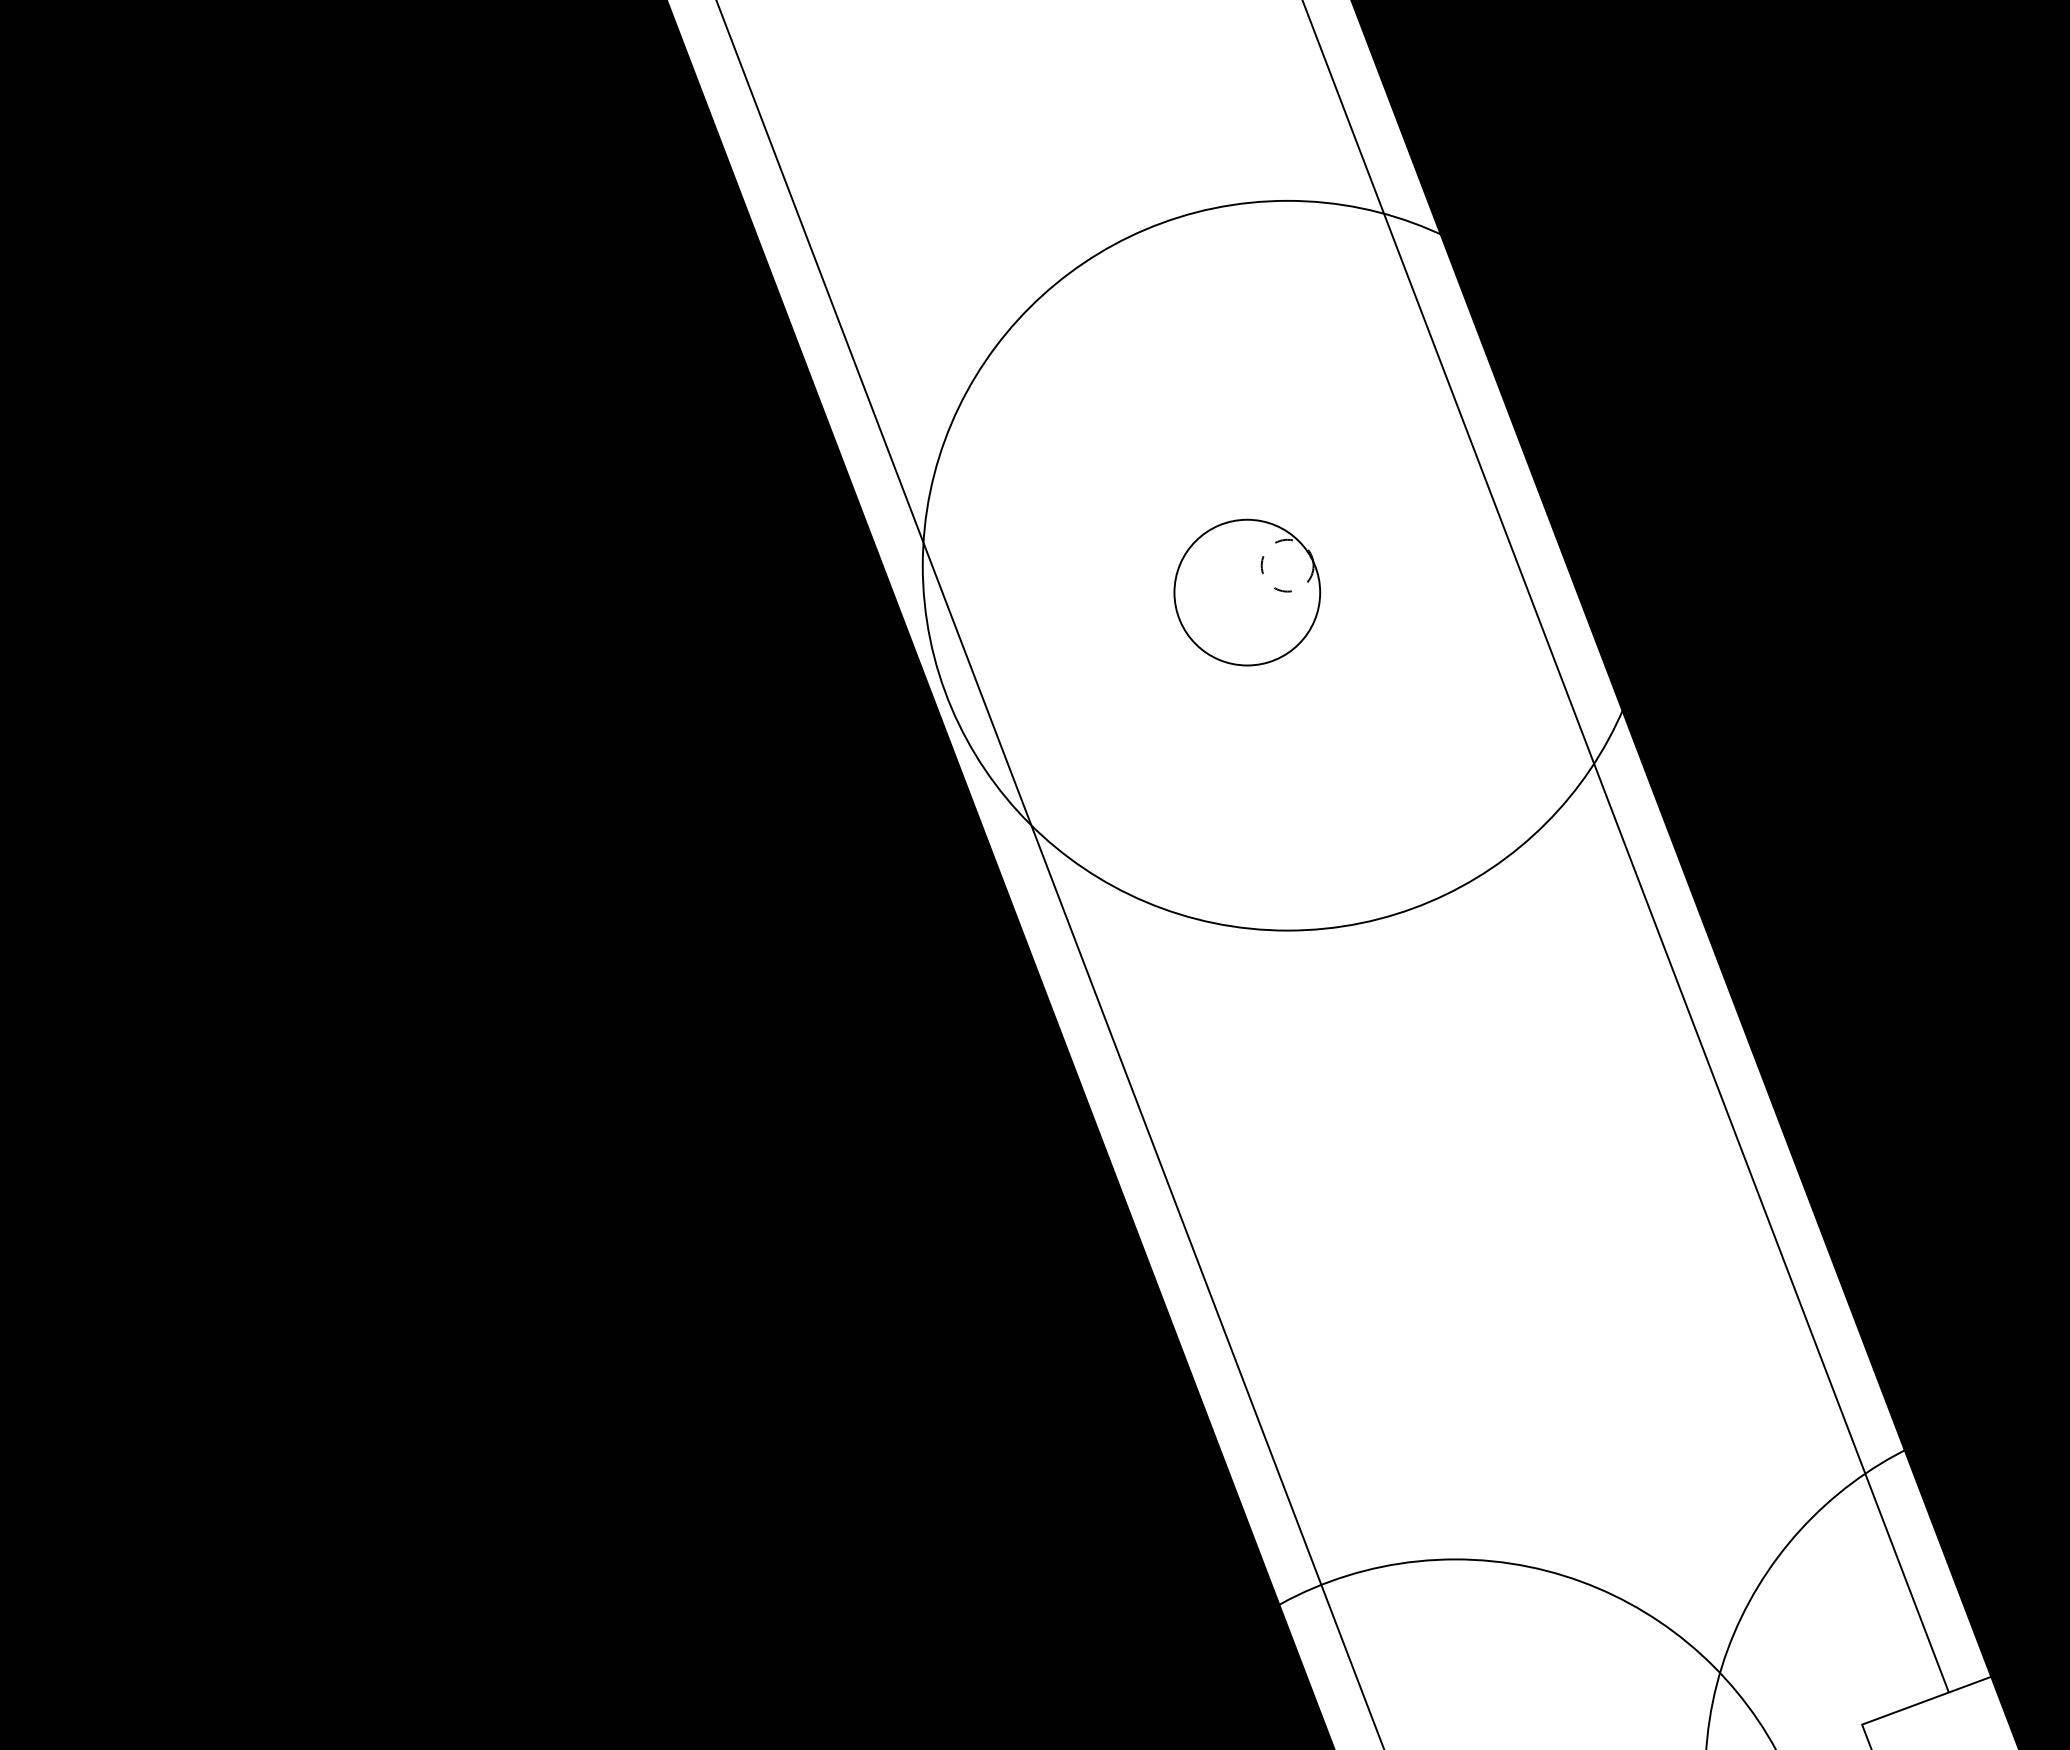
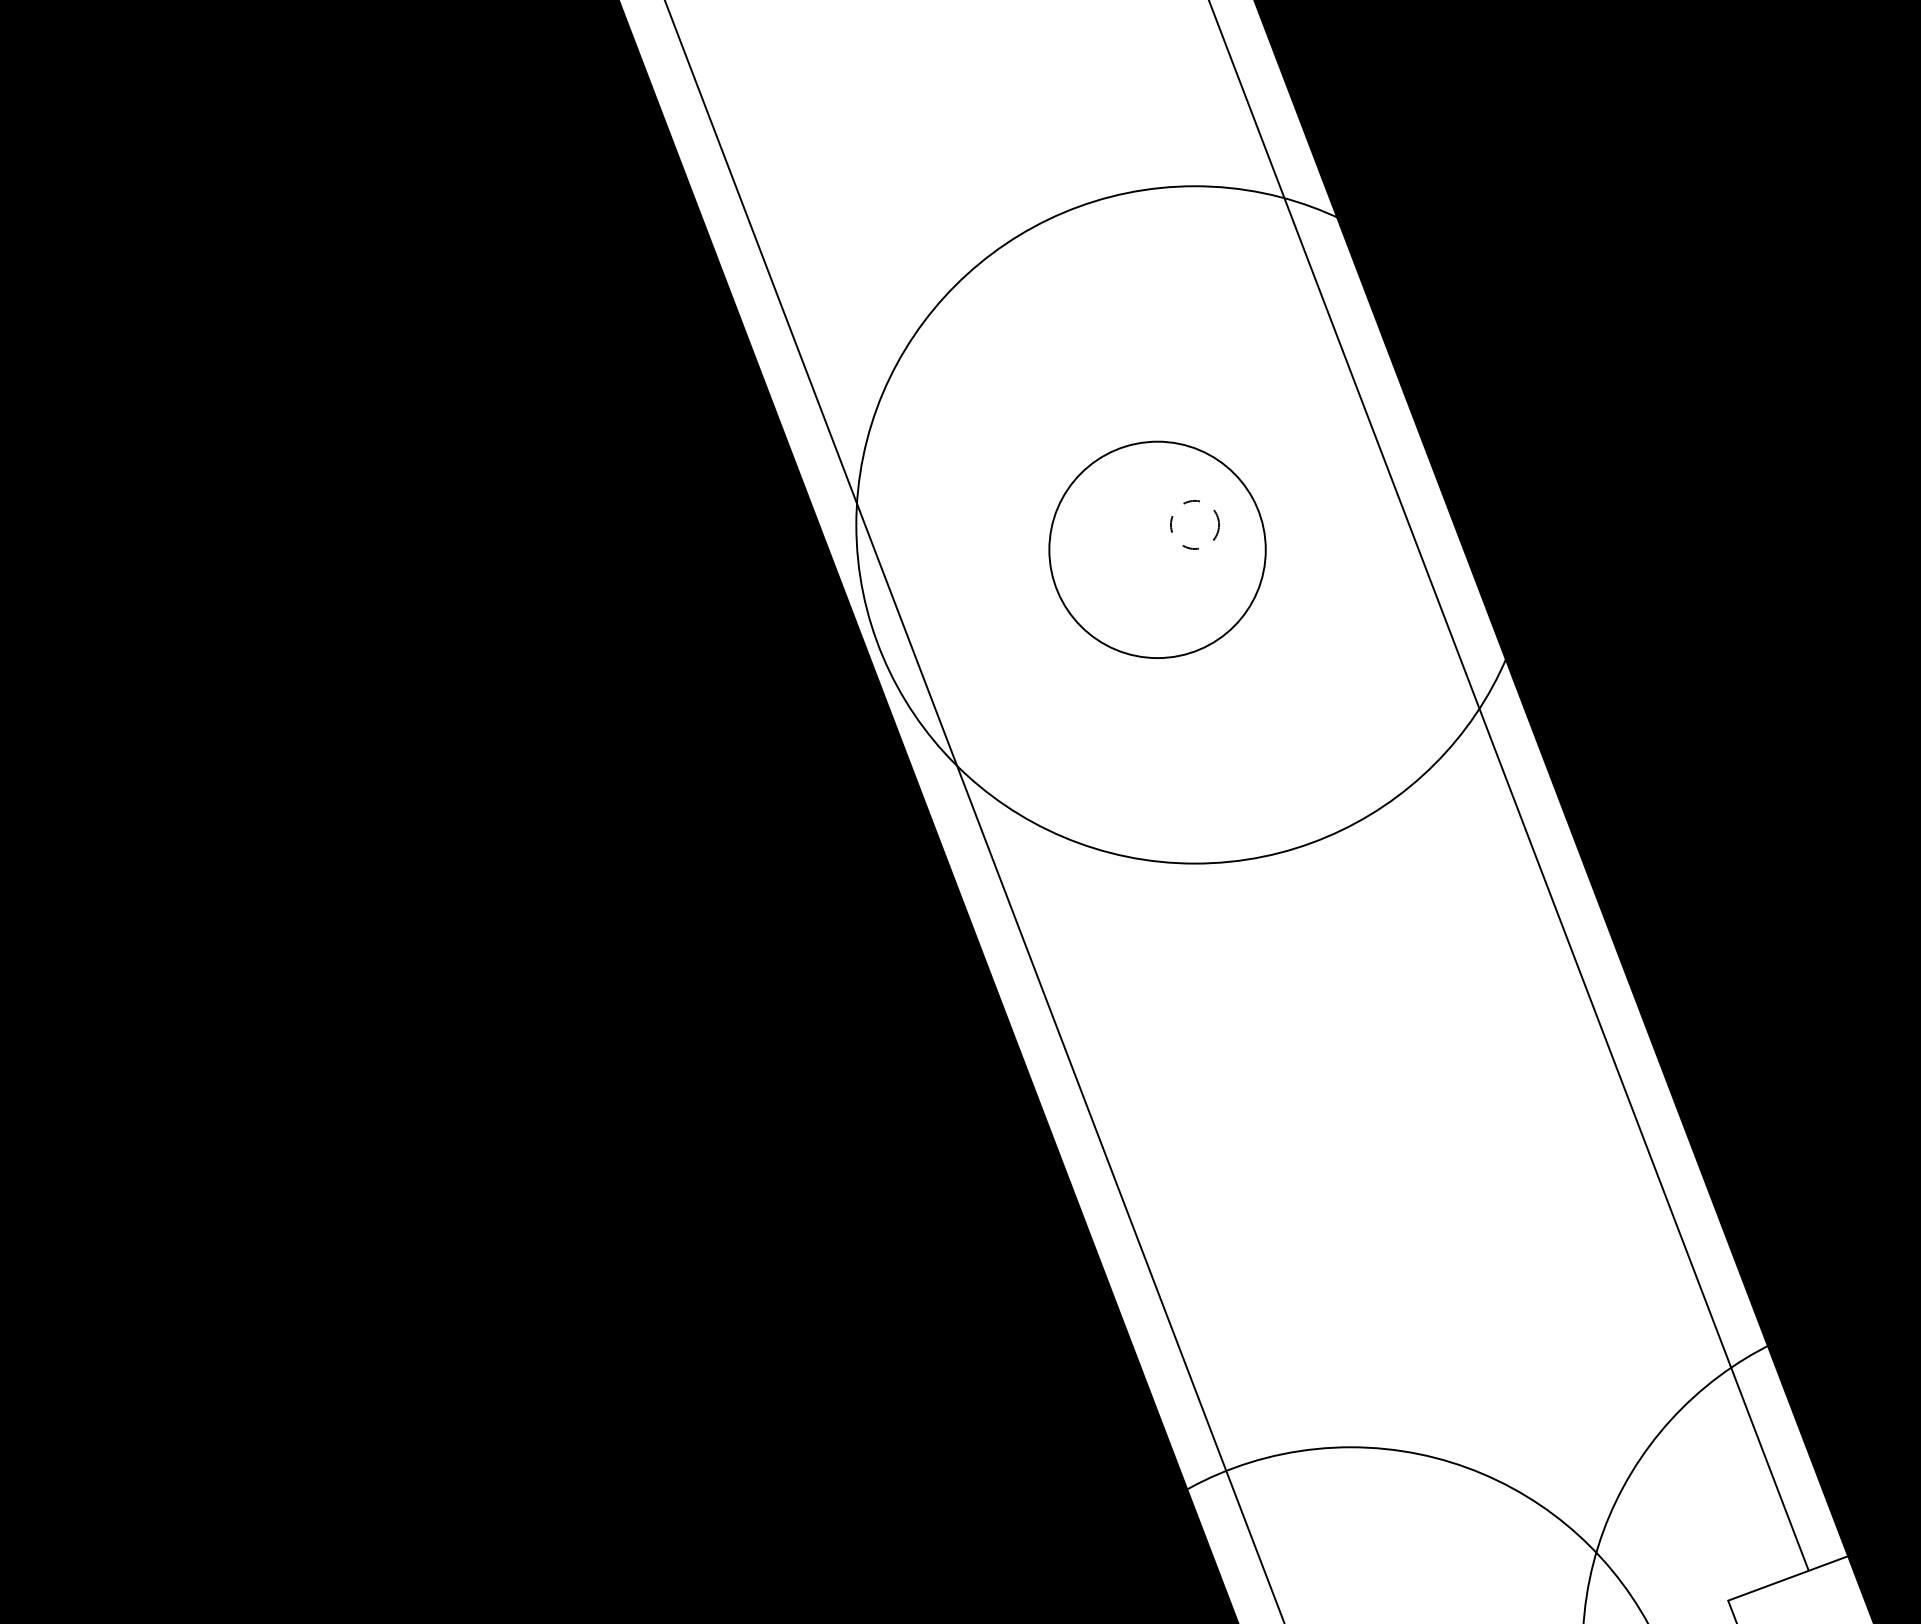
circle: (1247, 592) -> (1157, 549), size x1.6

